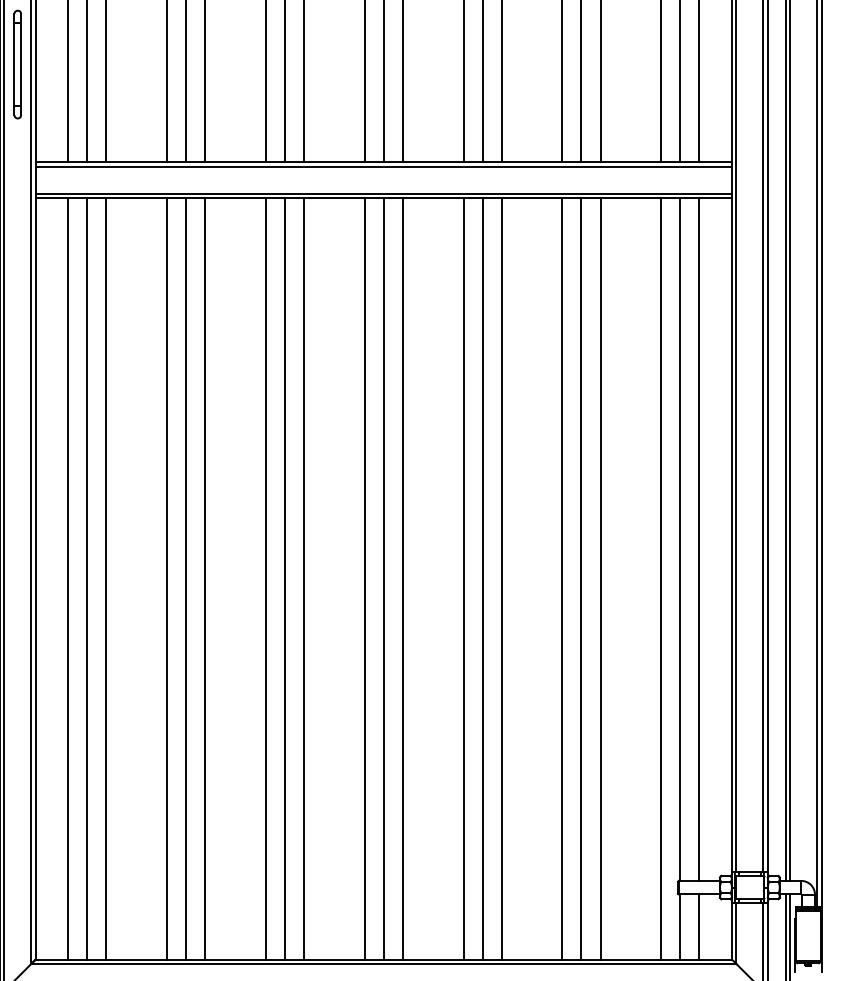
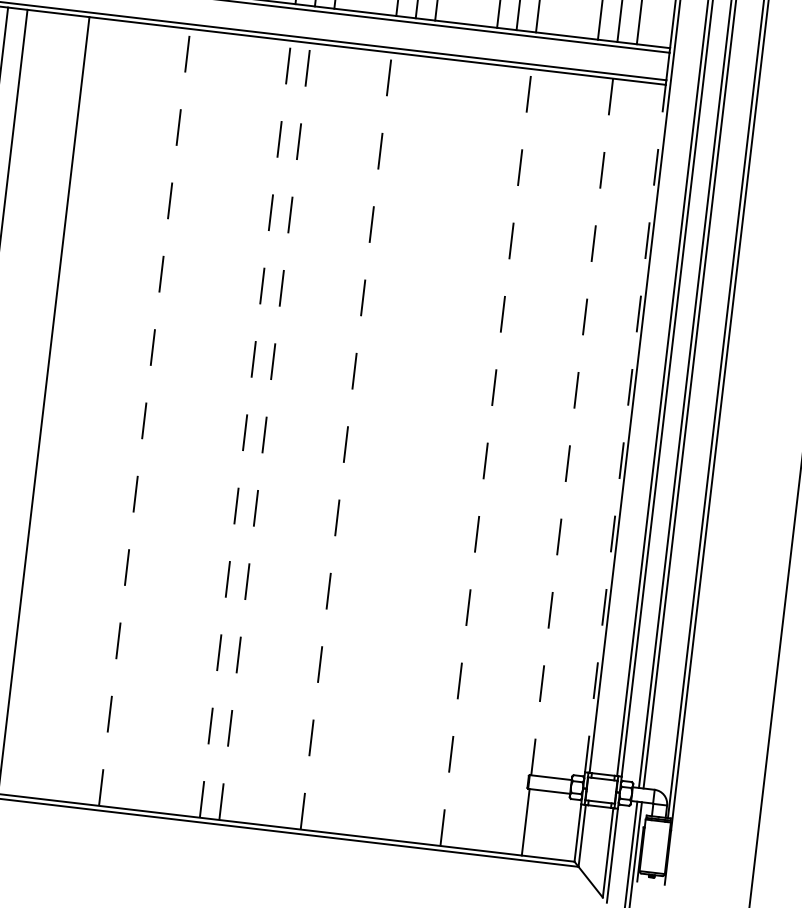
line: (731, 535) -> (624, 428), solid -> dashed
line: (680, 539) -> (572, 426), solid -> dashed
line: (699, 539) -> (591, 429), removed
line: (186, 578) -> (63, 407), removed
line: (205, 578) -> (83, 409), removed
line: (265, 578) -> (144, 417), solid -> dashed
line: (285, 578) -> (164, 419), removed
line: (304, 578) -> (184, 421), removed
line: (364, 578) -> (245, 428), solid -> dashed
line: (383, 578) -> (264, 431), solid -> dashed
line: (402, 578) -> (284, 433), removed
line: (463, 578) -> (346, 440), solid -> dashed
line: (482, 578) -> (365, 443), removed
line: (501, 578) -> (385, 445), removed
line: (562, 578) -> (447, 452), removed
line: (581, 578) -> (466, 454), removed
line: (600, 578) -> (486, 457), solid -> dashed
line: (661, 578) -> (548, 464), removed
line: (699, 926) -> (545, 824), removed

